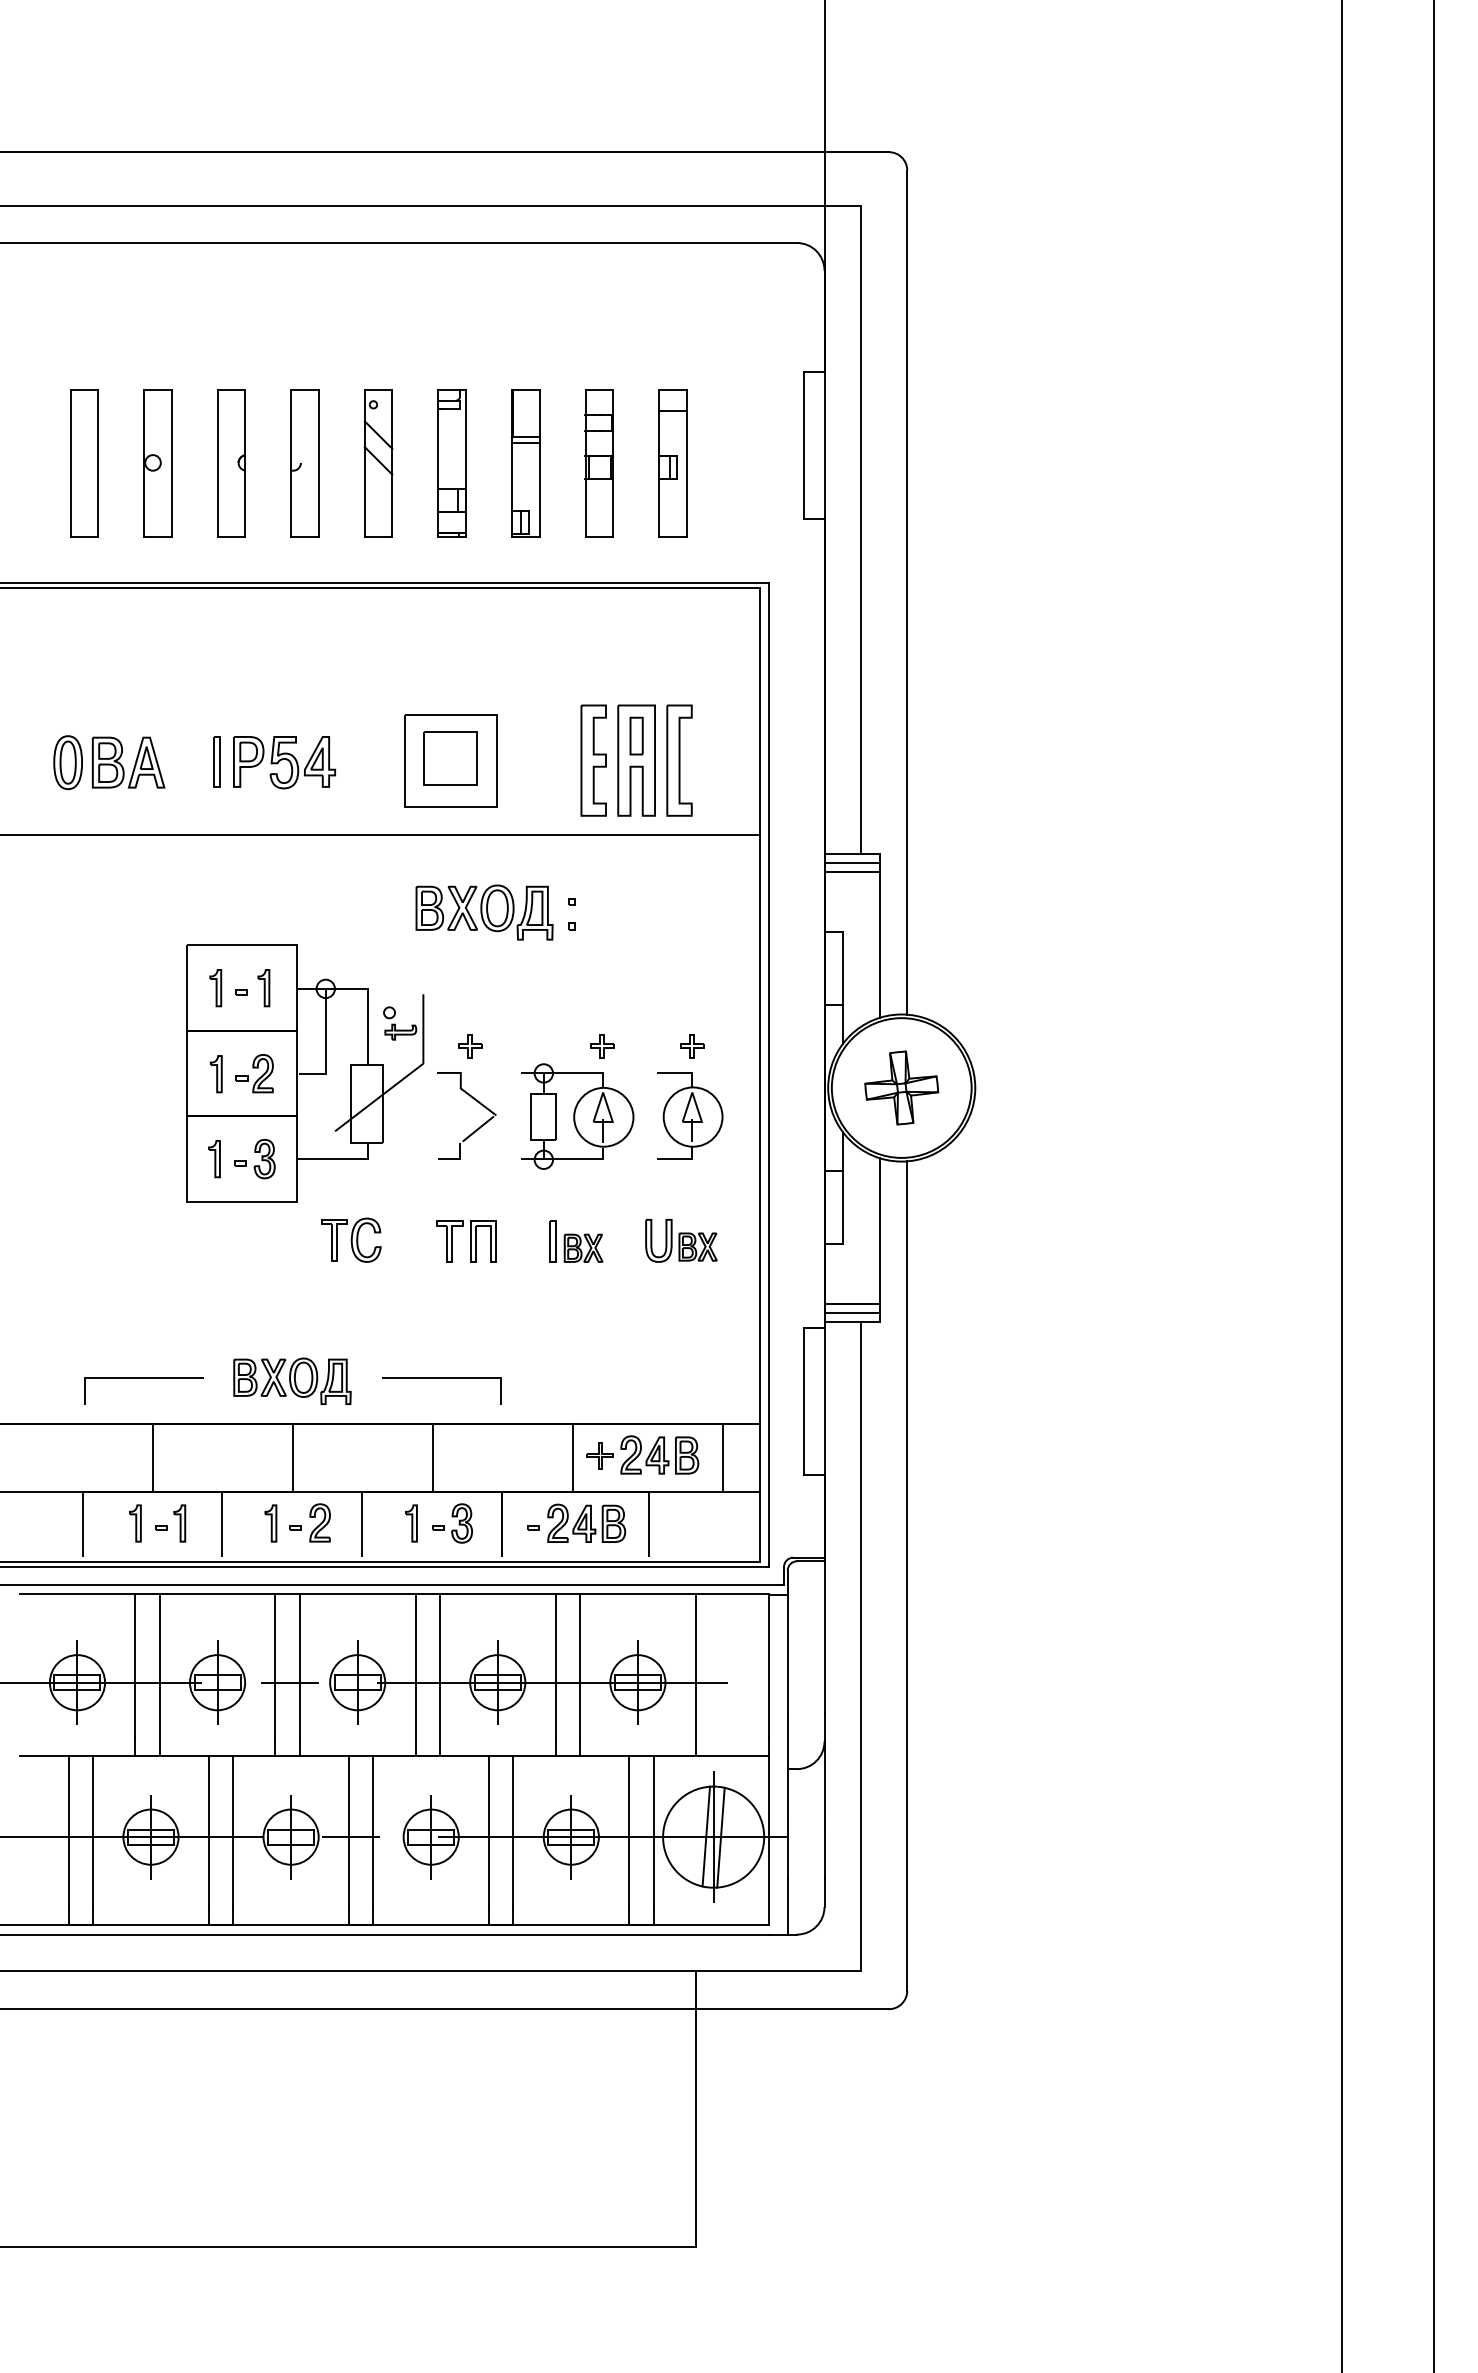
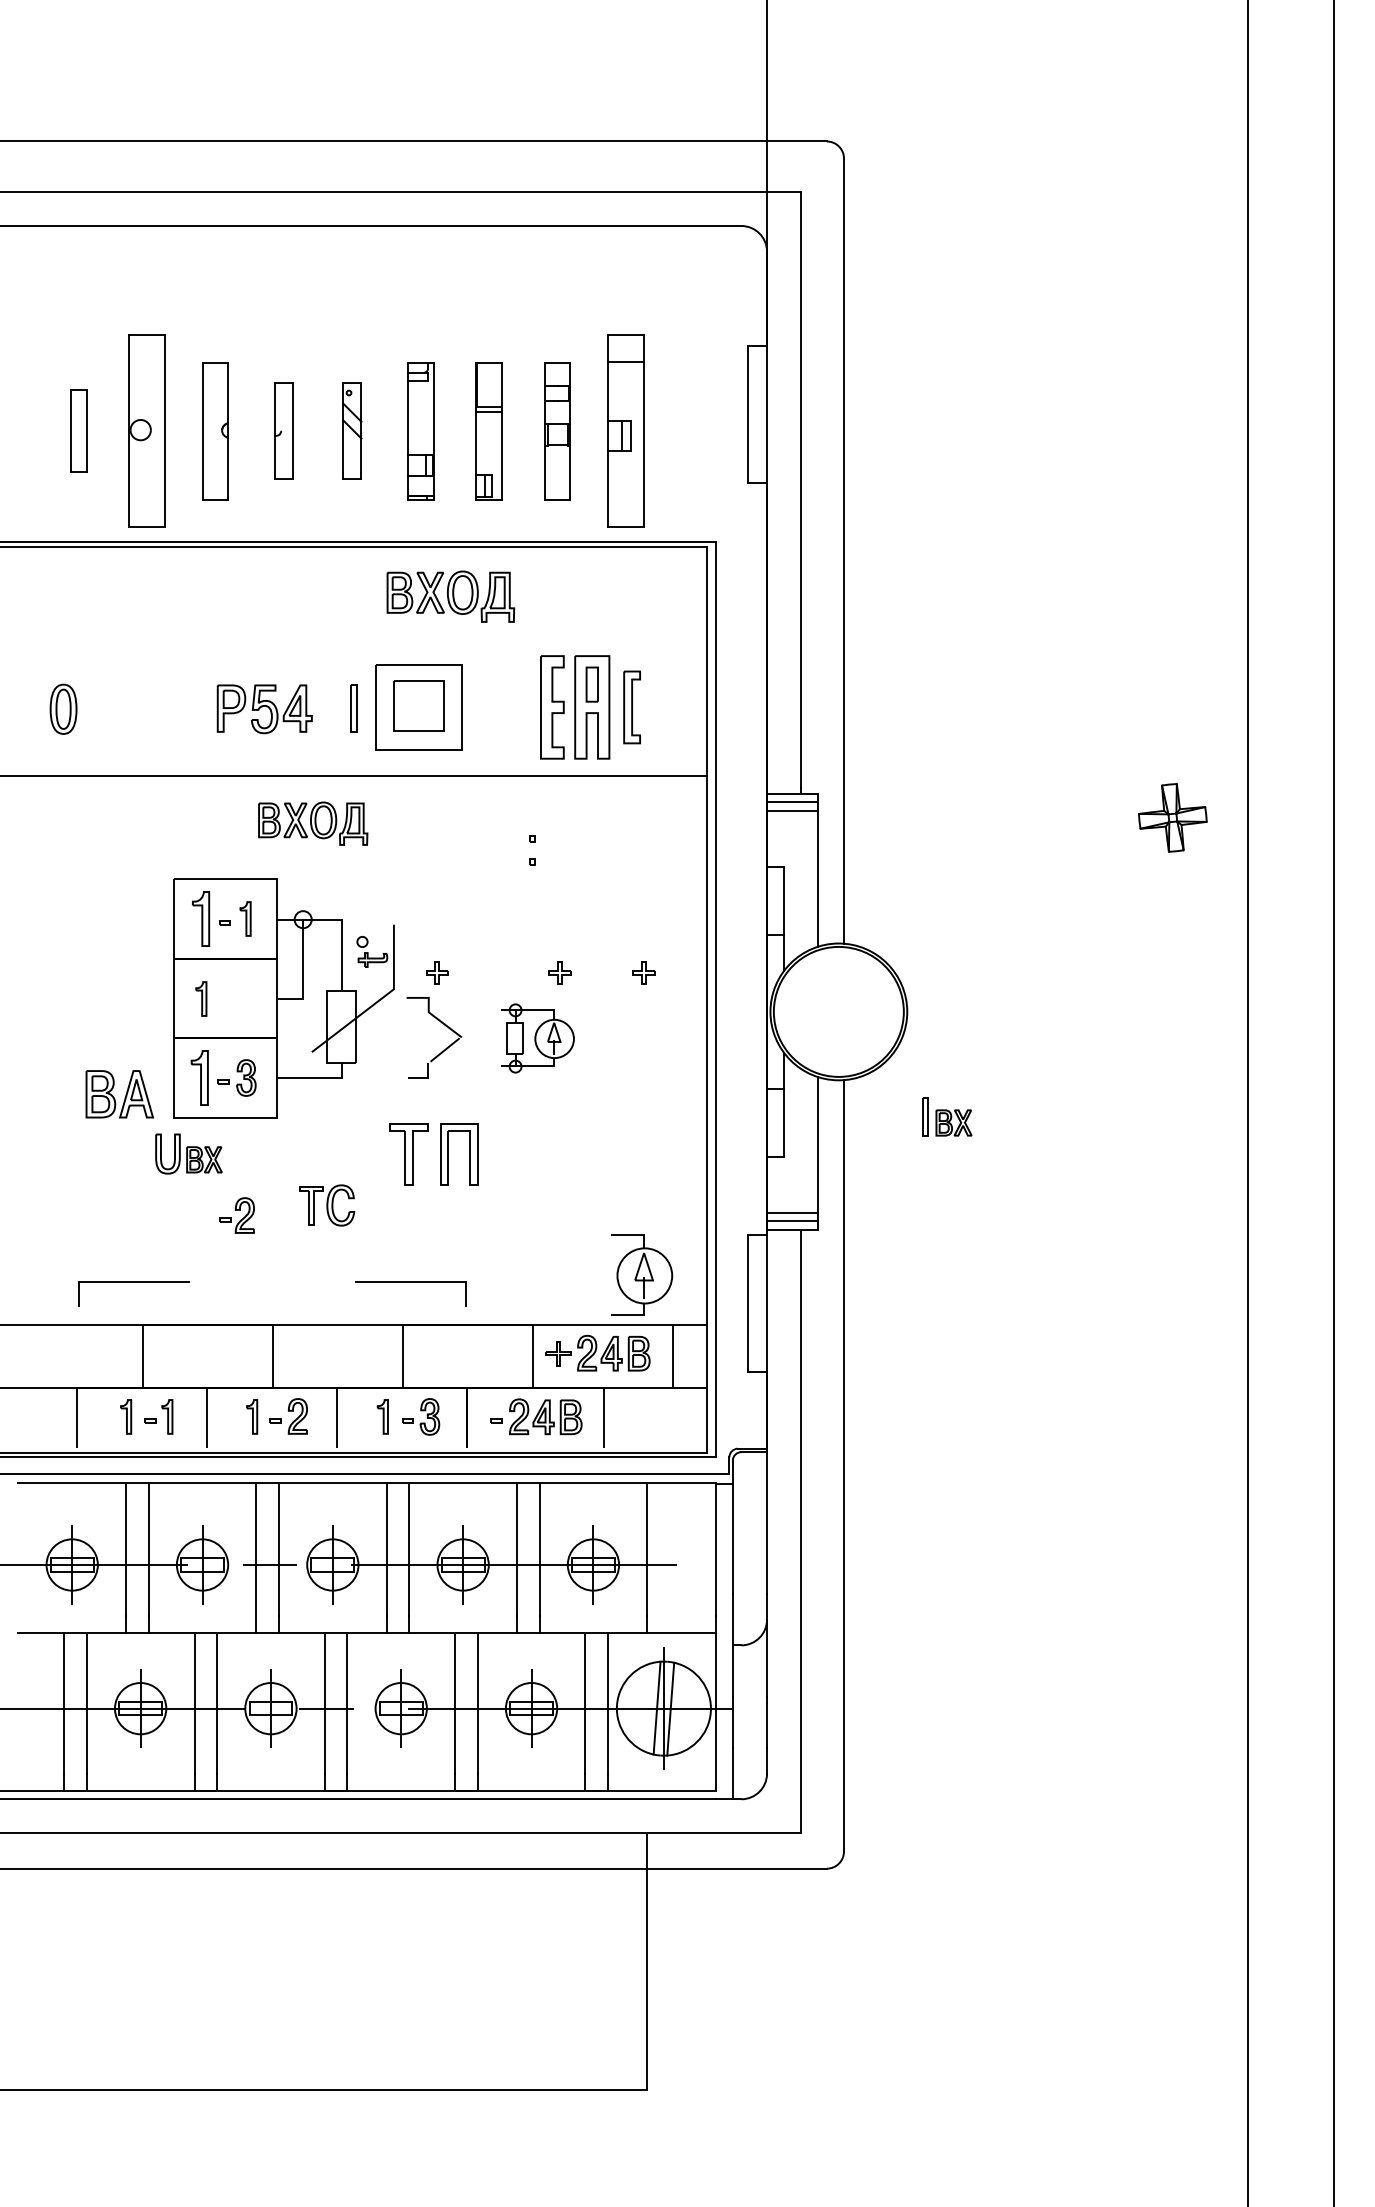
part: (84, 463) -> (78, 431), size x0.6
part: (157, 463) -> (146, 431), size x1.4
part: (304, 463) -> (283, 431), size x0.7
part: (378, 463) -> (352, 431), size x0.7
part: (672, 463) -> (625, 431), size x1.4
part: (678, 760) -> (631, 707), size x0.7
part: (216, 761) -> (353, 708), moved
part: (128, 762) -> (119, 1094), moved
part: (484, 912) -> (450, 596), moved
part: (215, 987) -> (200, 918), size x1.6
part: (254, 1073) -> (236, 1215), moved
part: (901, 1087) -> (1172, 817), moved
part: (690, 1115) -> (642, 1274), moved
part: (577, 1116) -> (537, 1038), size x0.7
part: (214, 1158) -> (199, 1077), size x1.6
part: (351, 1240) -> (327, 1205), moved
part: (680, 1240) -> (188, 1153), moved
part: (466, 1241) -> (434, 1154), size x1.6
part: (576, 1241) -> (947, 1116), moved
part: (292, 1381) -> (313, 823), moved

